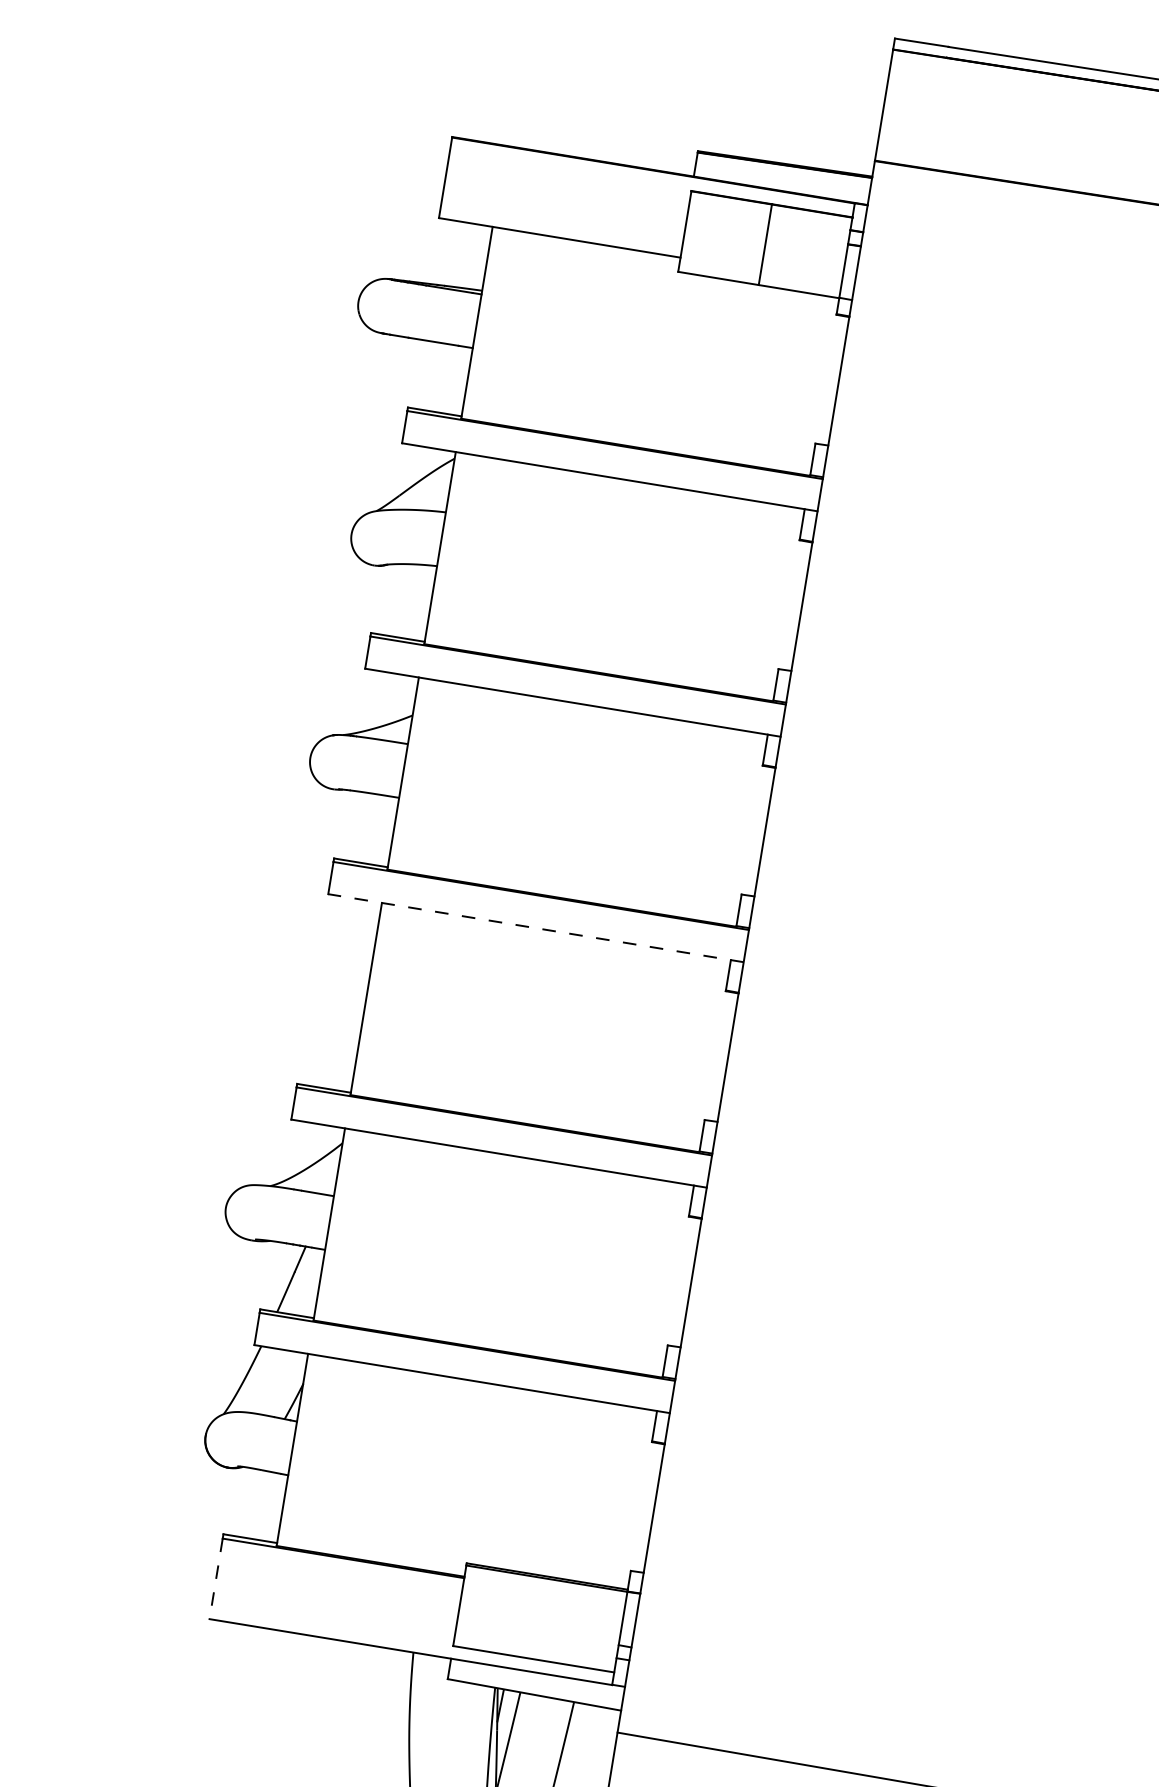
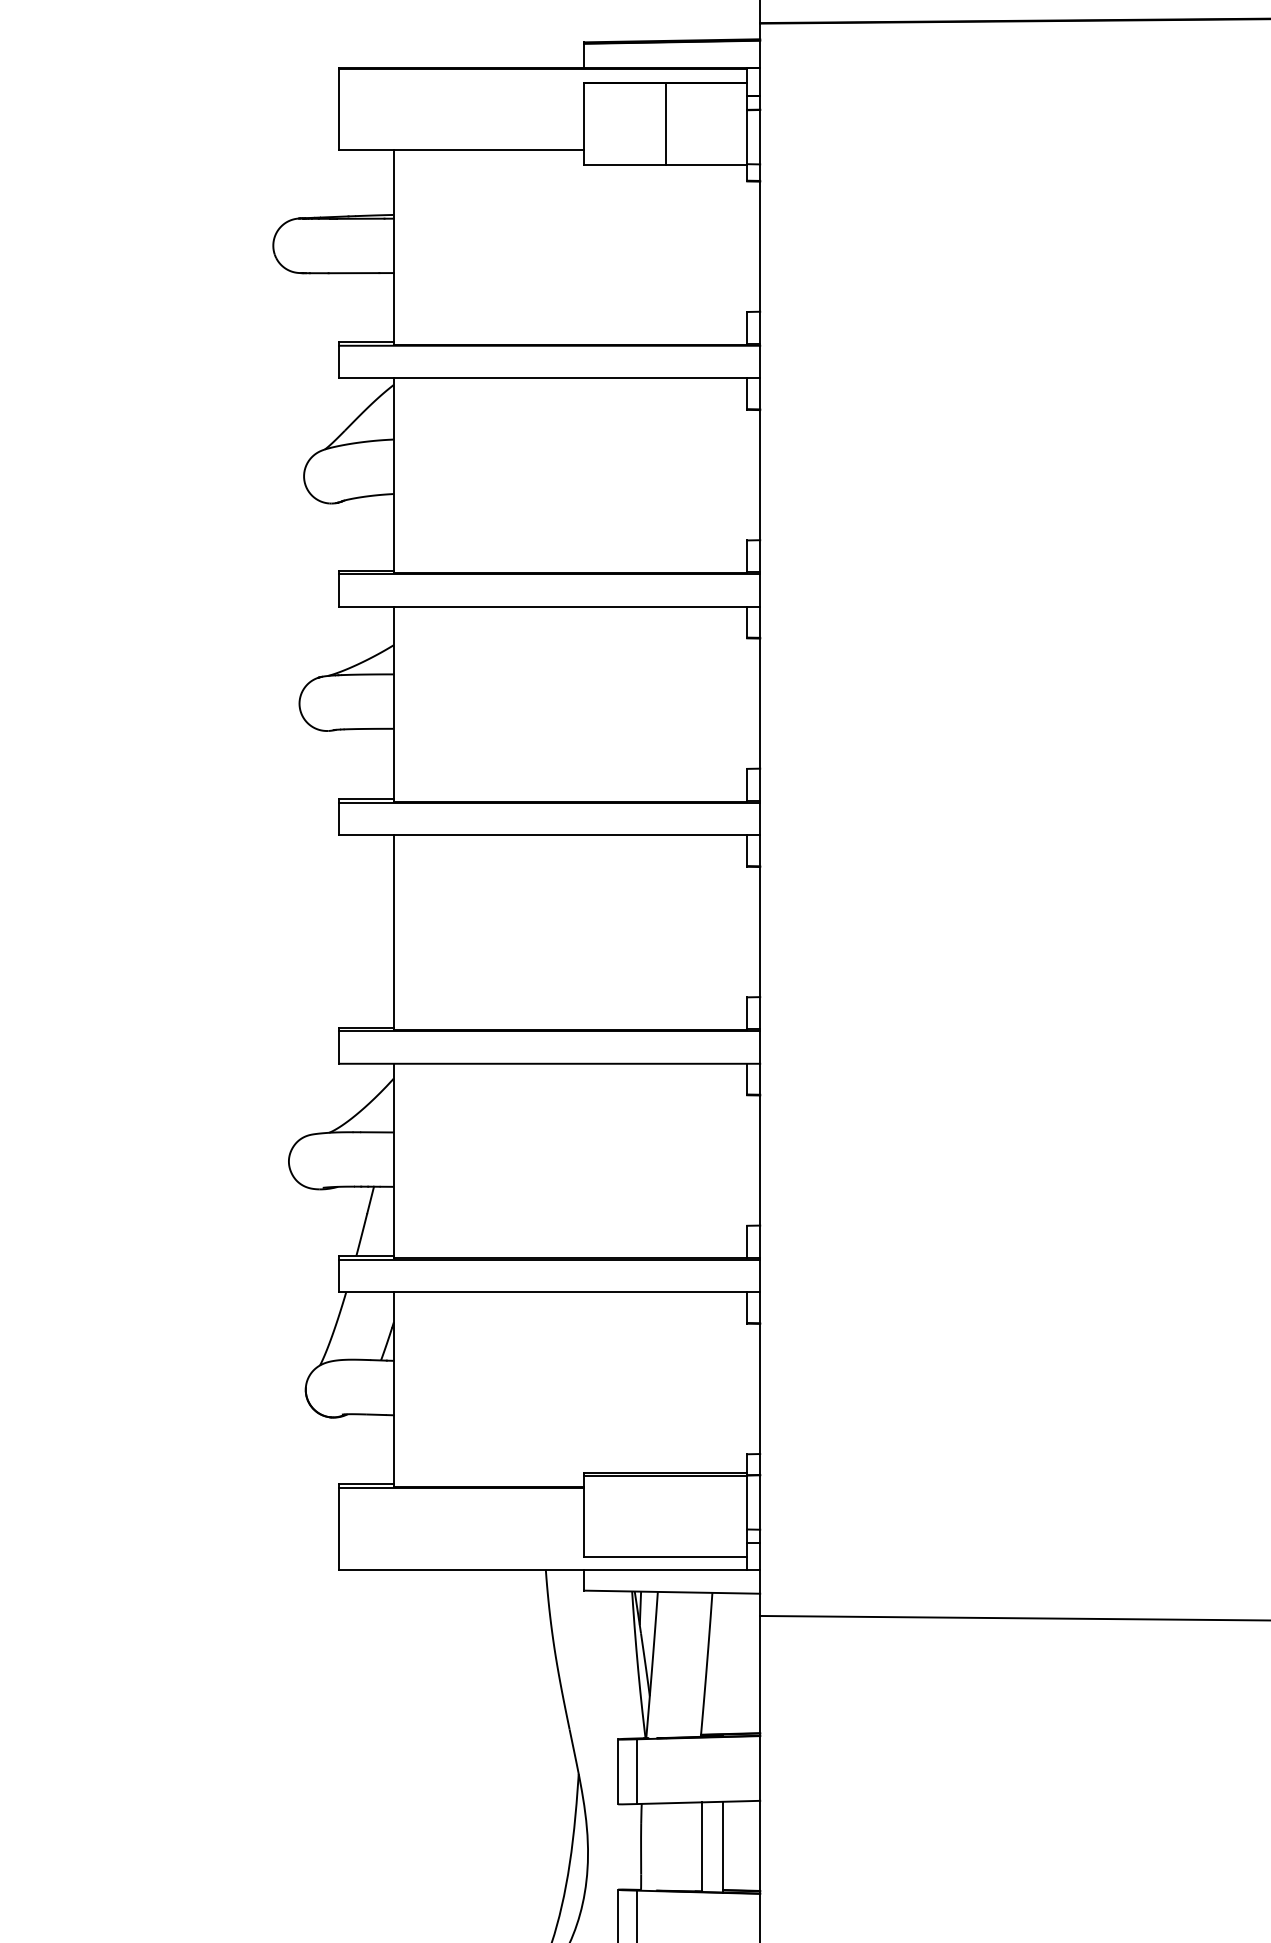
line: (535, 928) -> (549, 835), dashed -> solid
line: (216, 1579) -> (339, 1529), dashed -> solid

